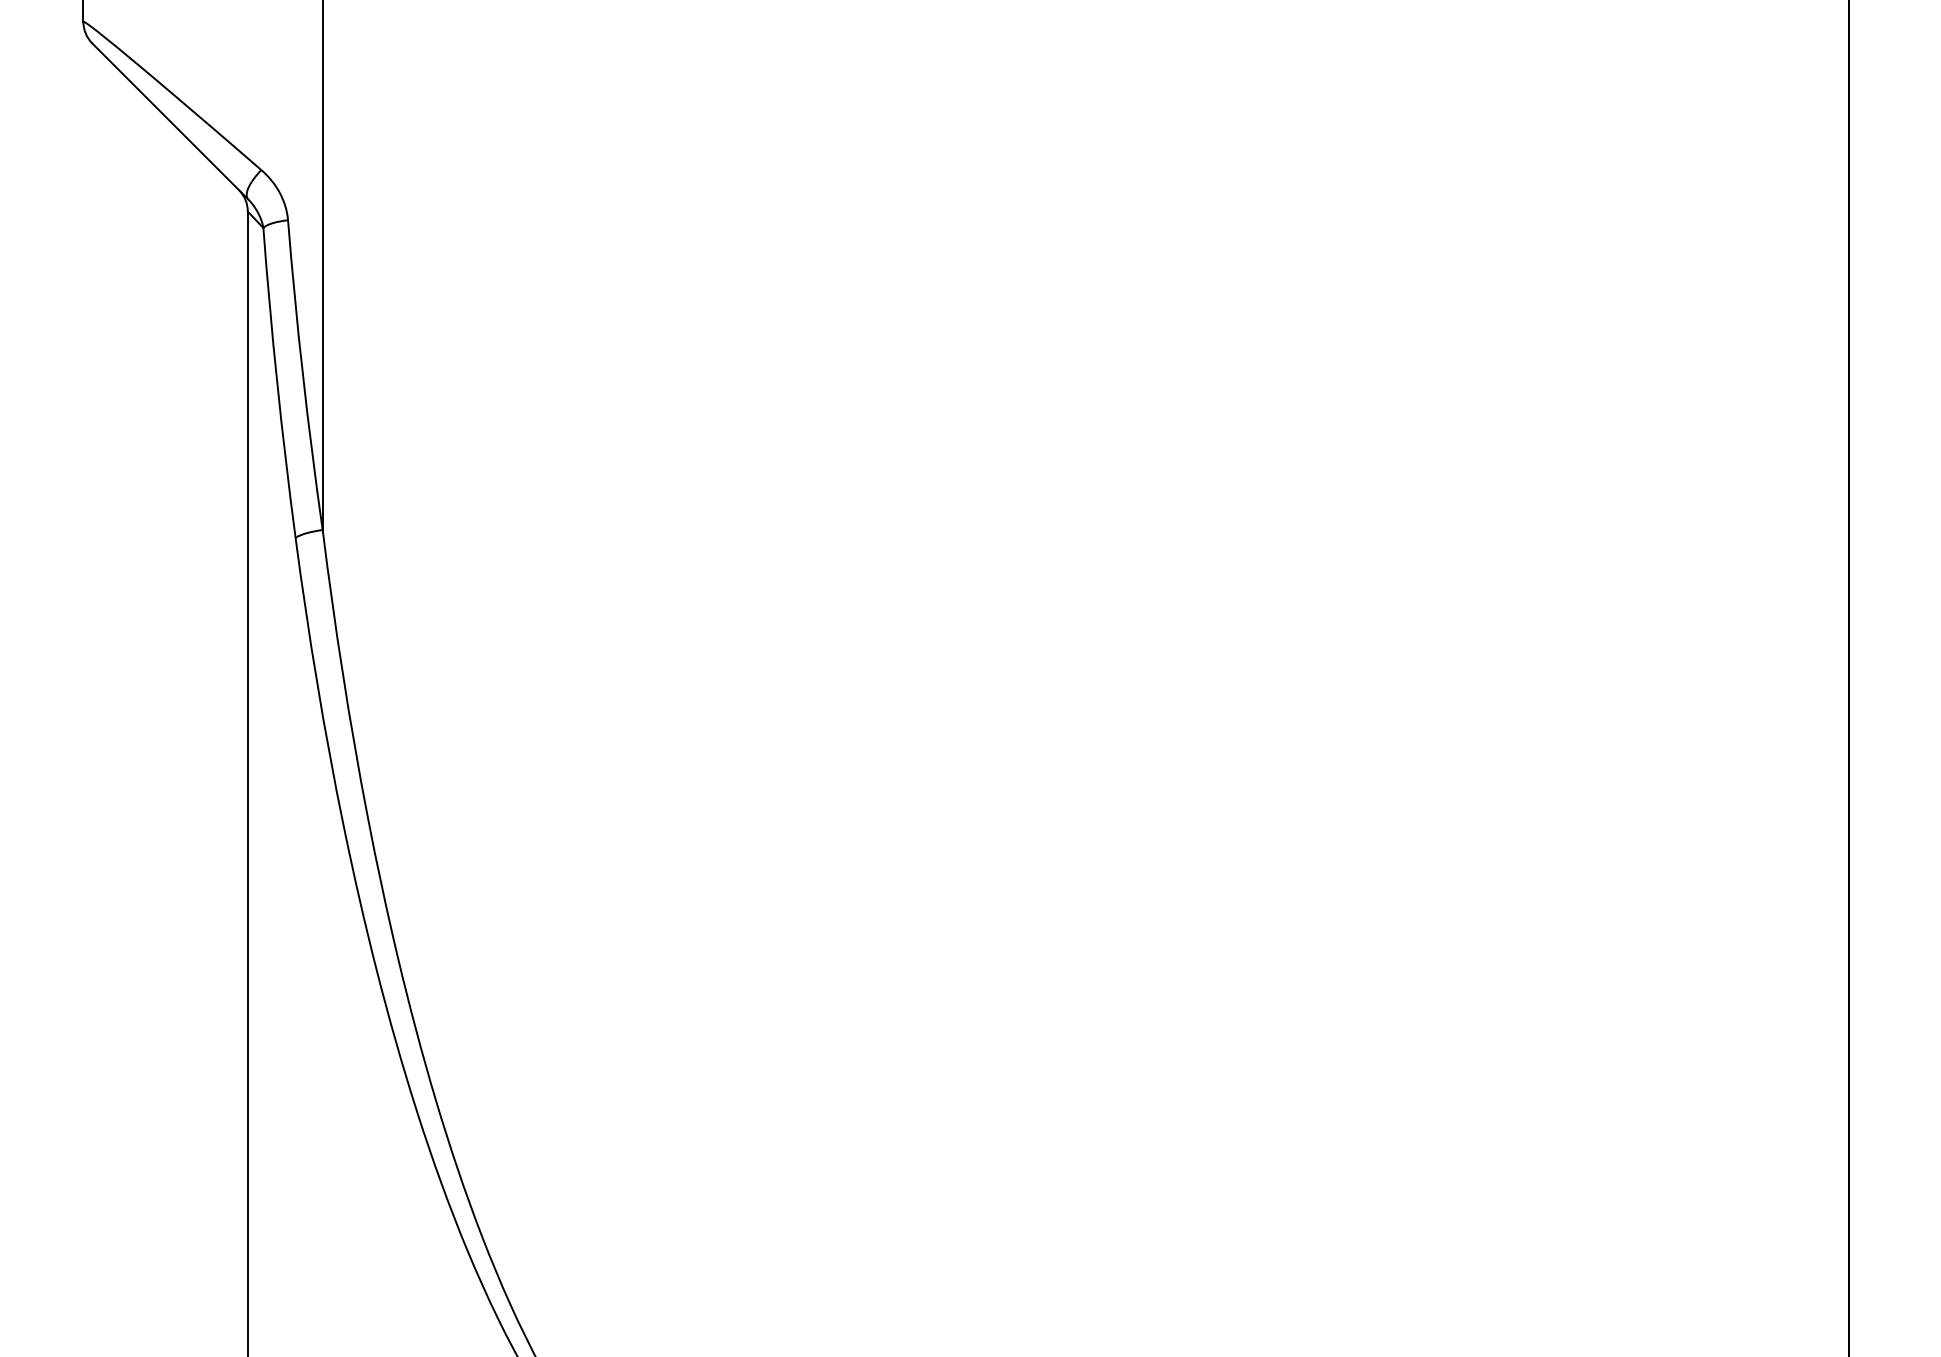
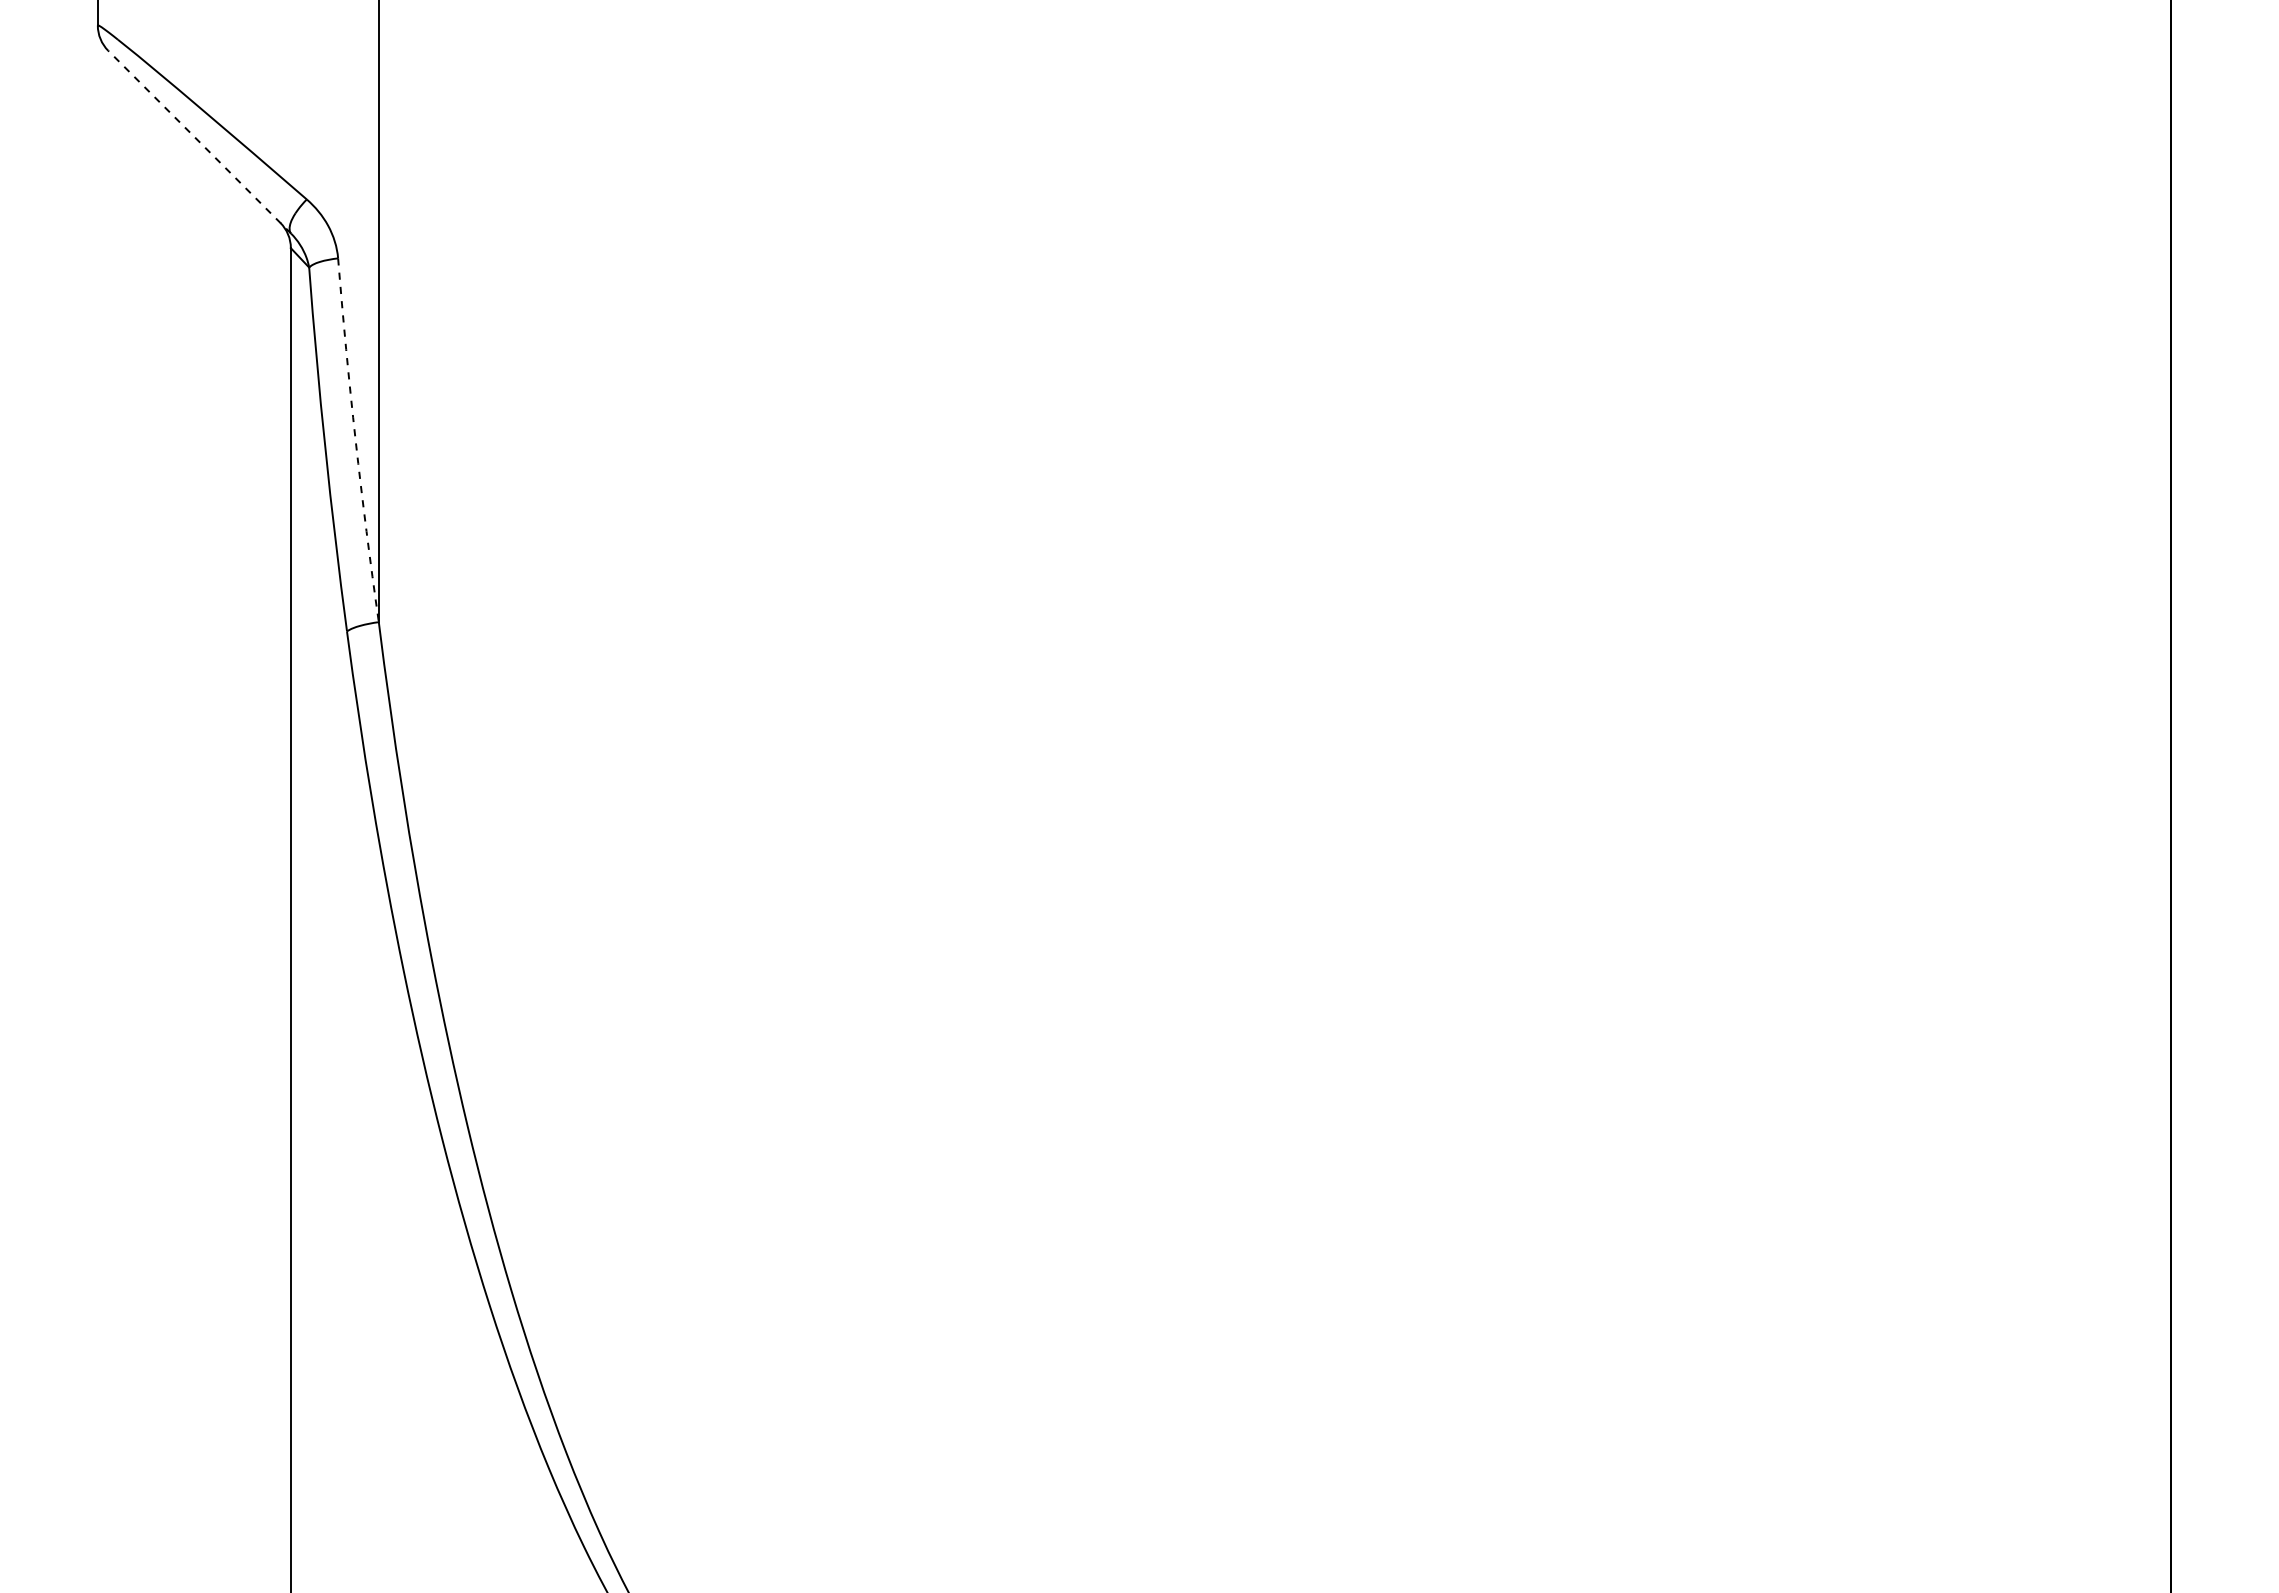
line: (169, 120) -> (199, 141), solid -> dashed
arc: (302, 375) -> (355, 440), solid -> dashed

